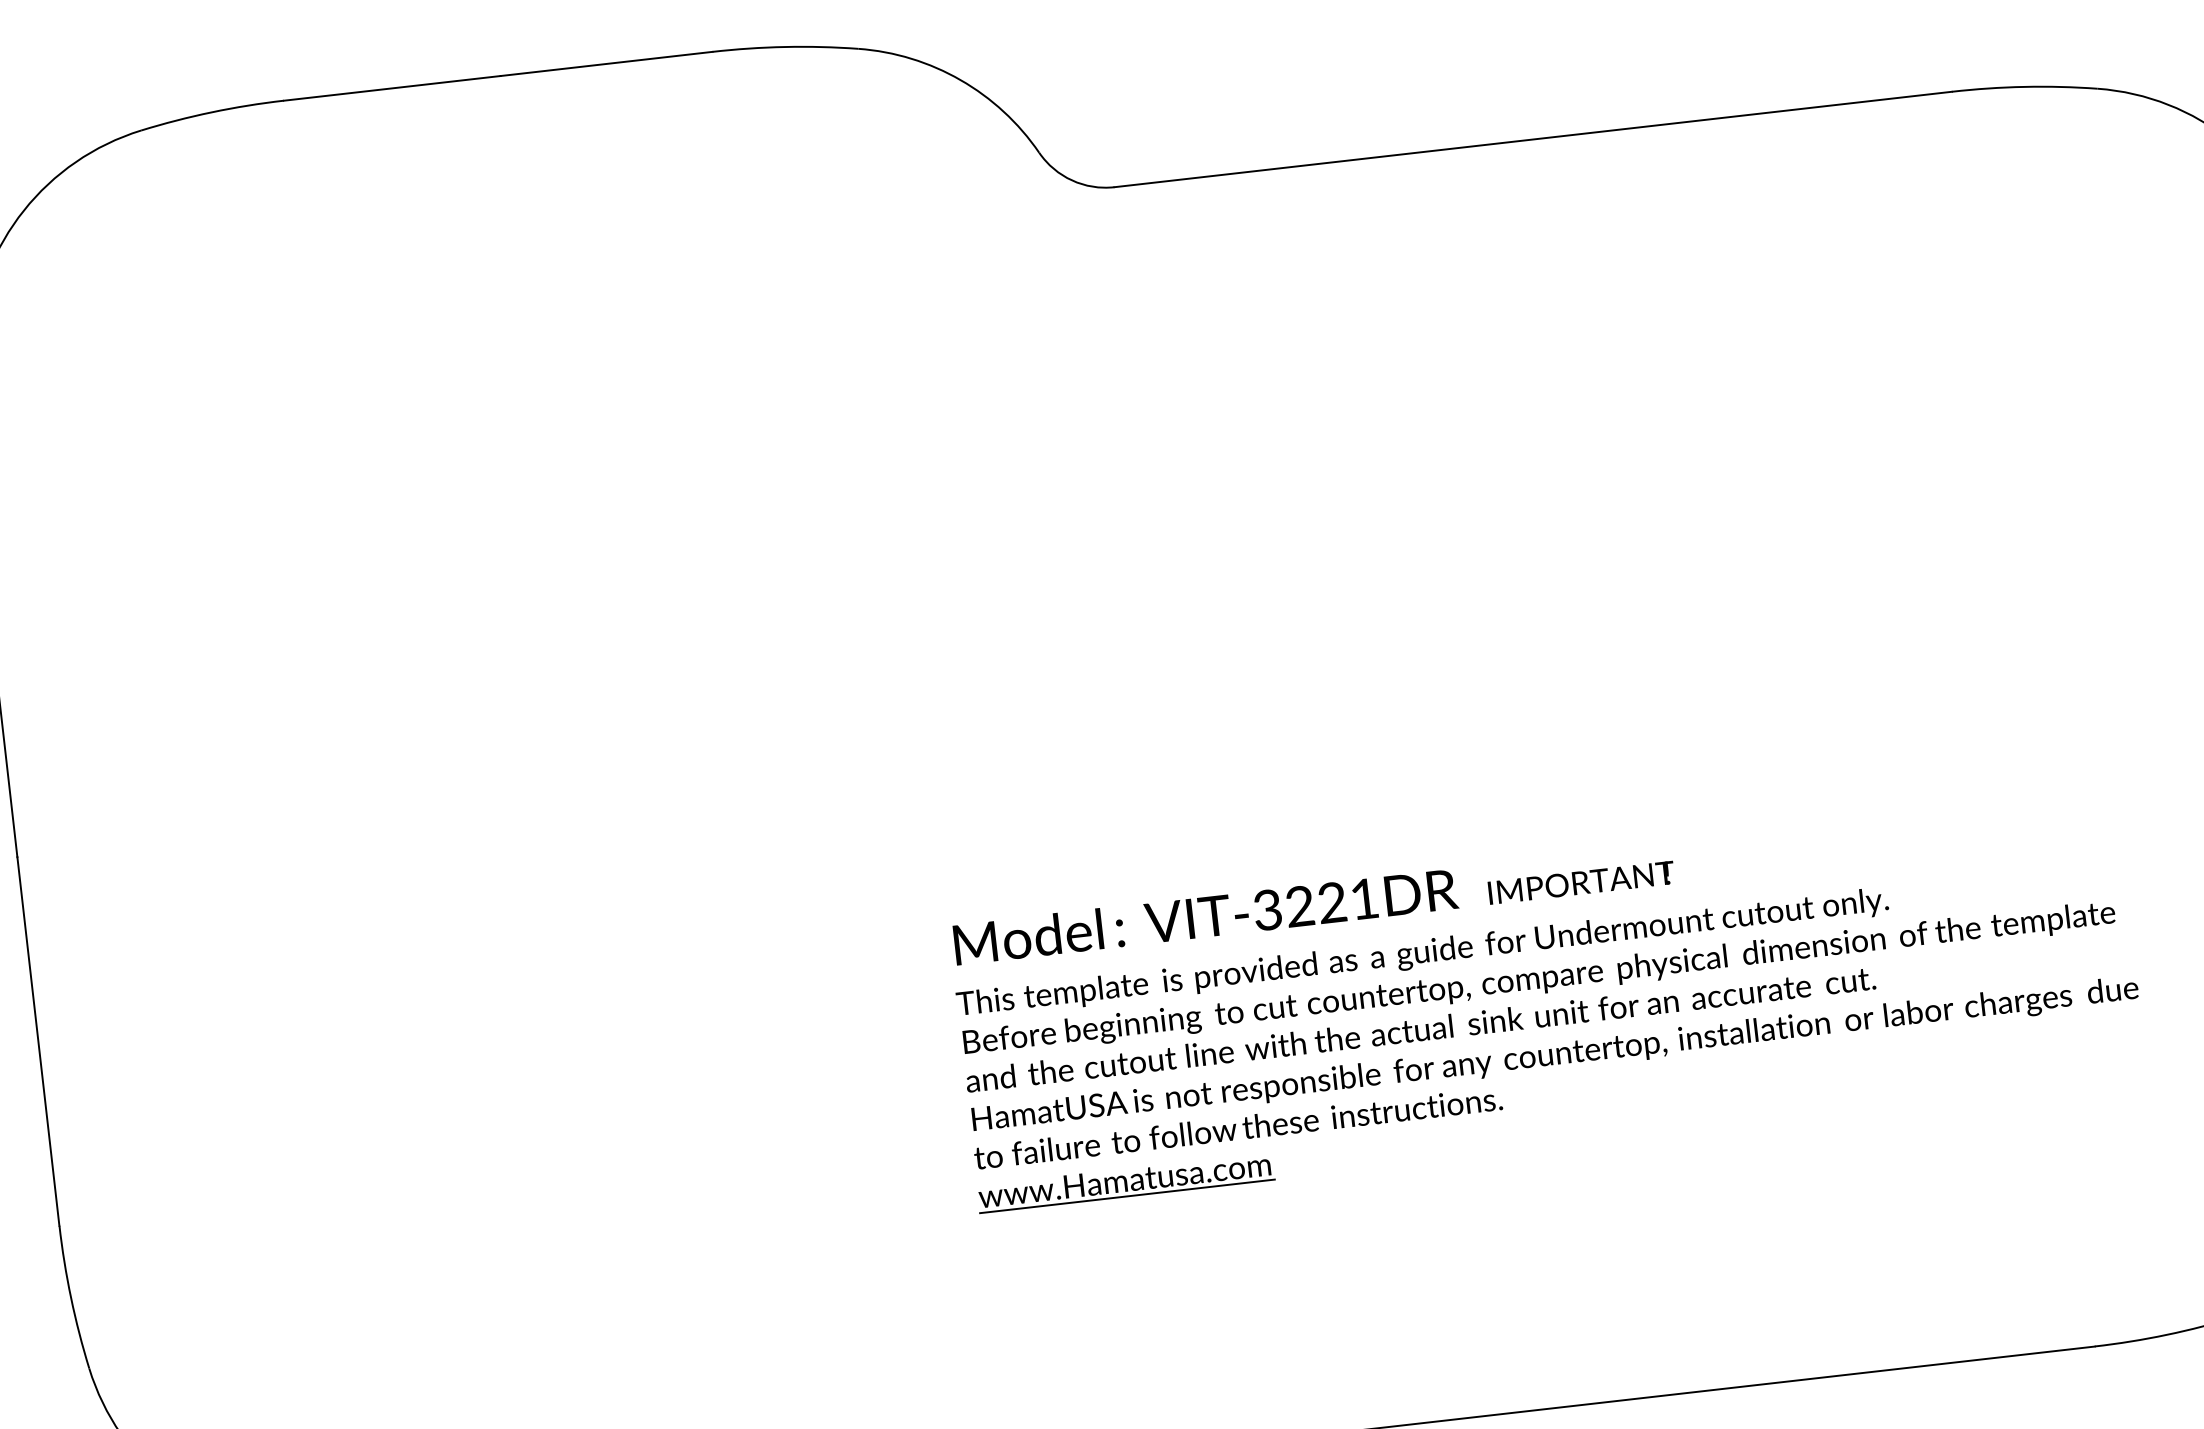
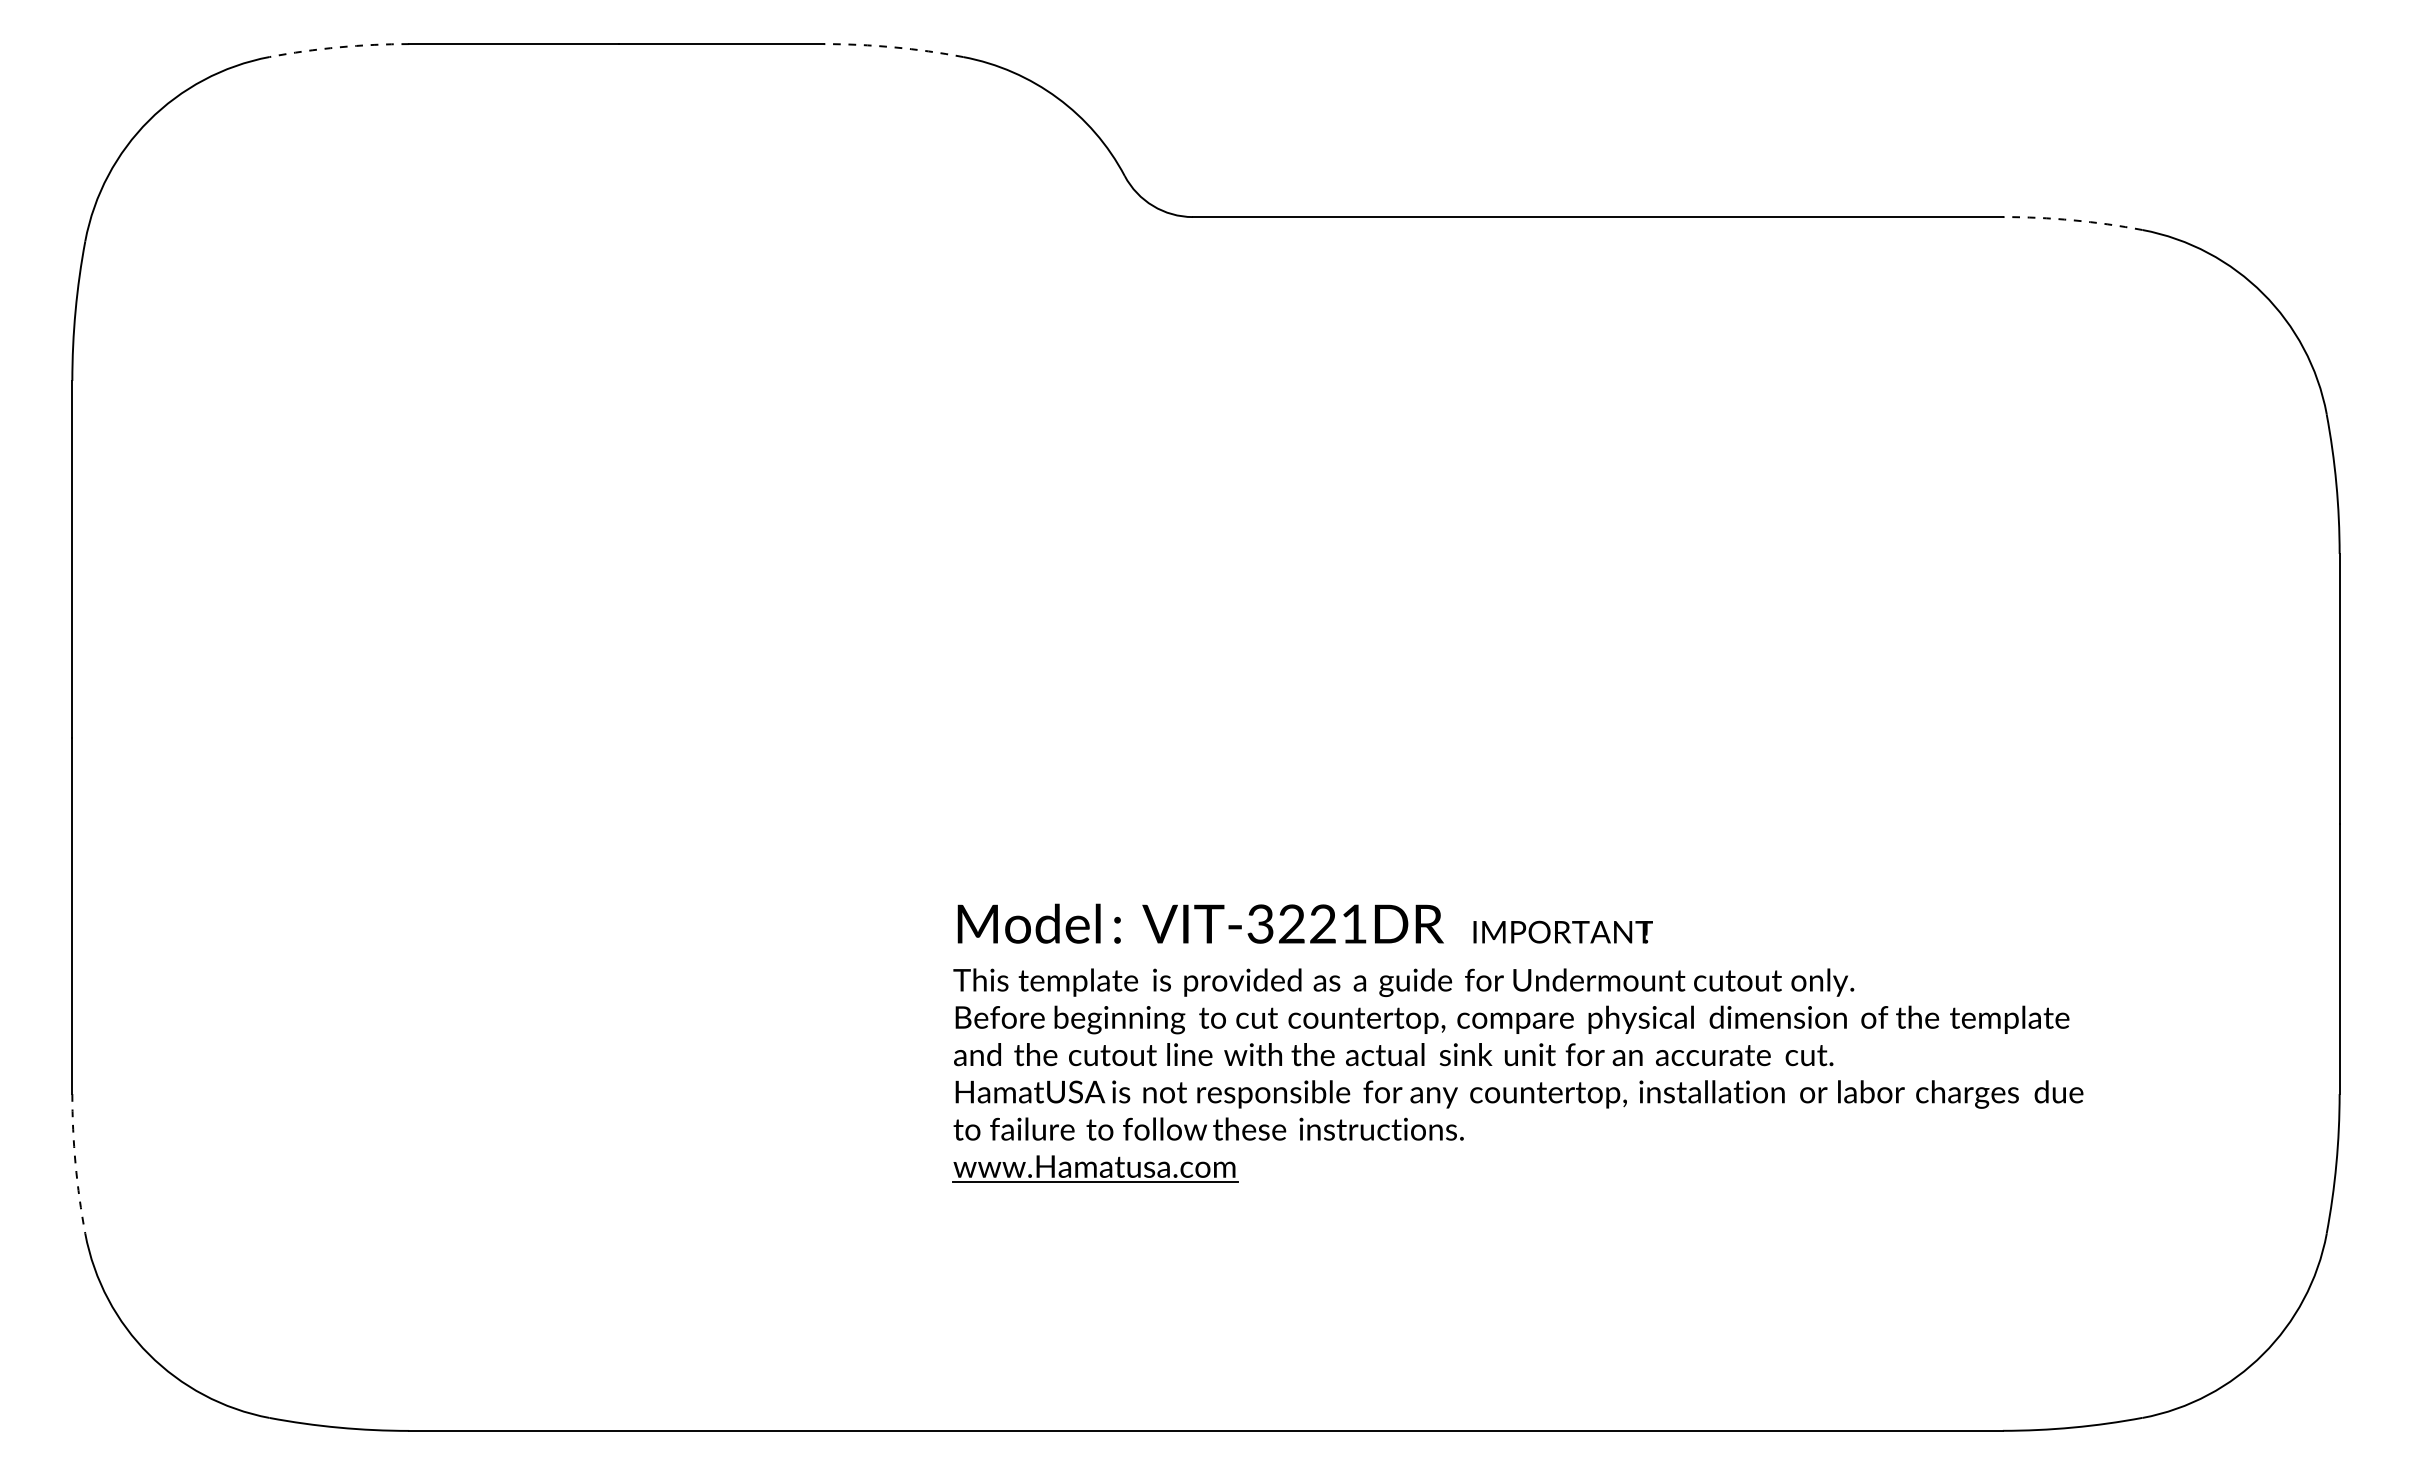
arc: (785, 47) -> (893, 47), solid -> dashed
arc: (2024, 87) -> (2072, 220), solid -> dashed
arc: (212, 112) -> (339, 47), solid -> dashed
arc: (71, 1298) -> (75, 1164), solid -> dashed

